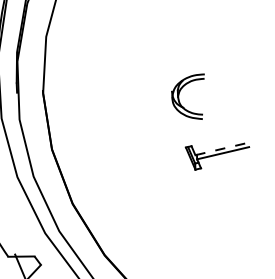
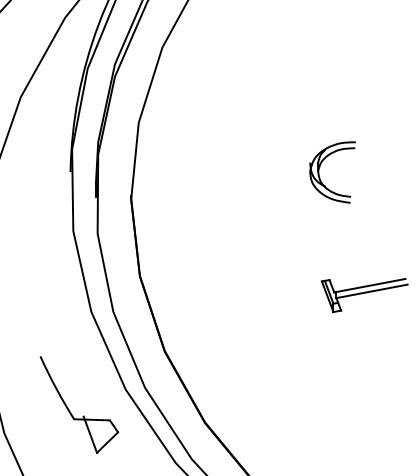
part: (179, 94) -> (320, 167), moved
line: (221, 148) -> (370, 285), dashed -> solid

